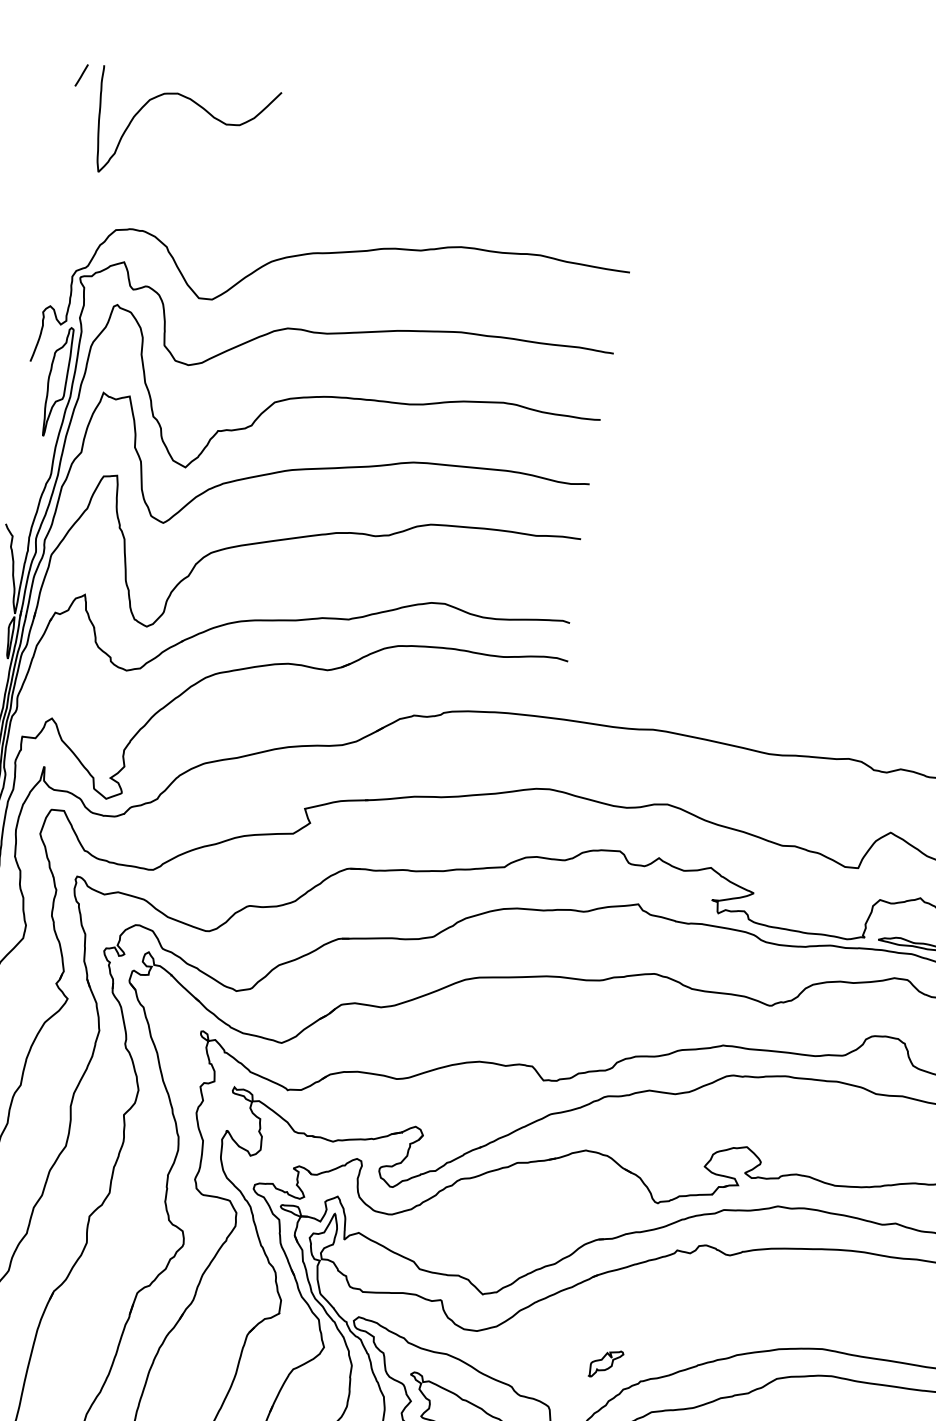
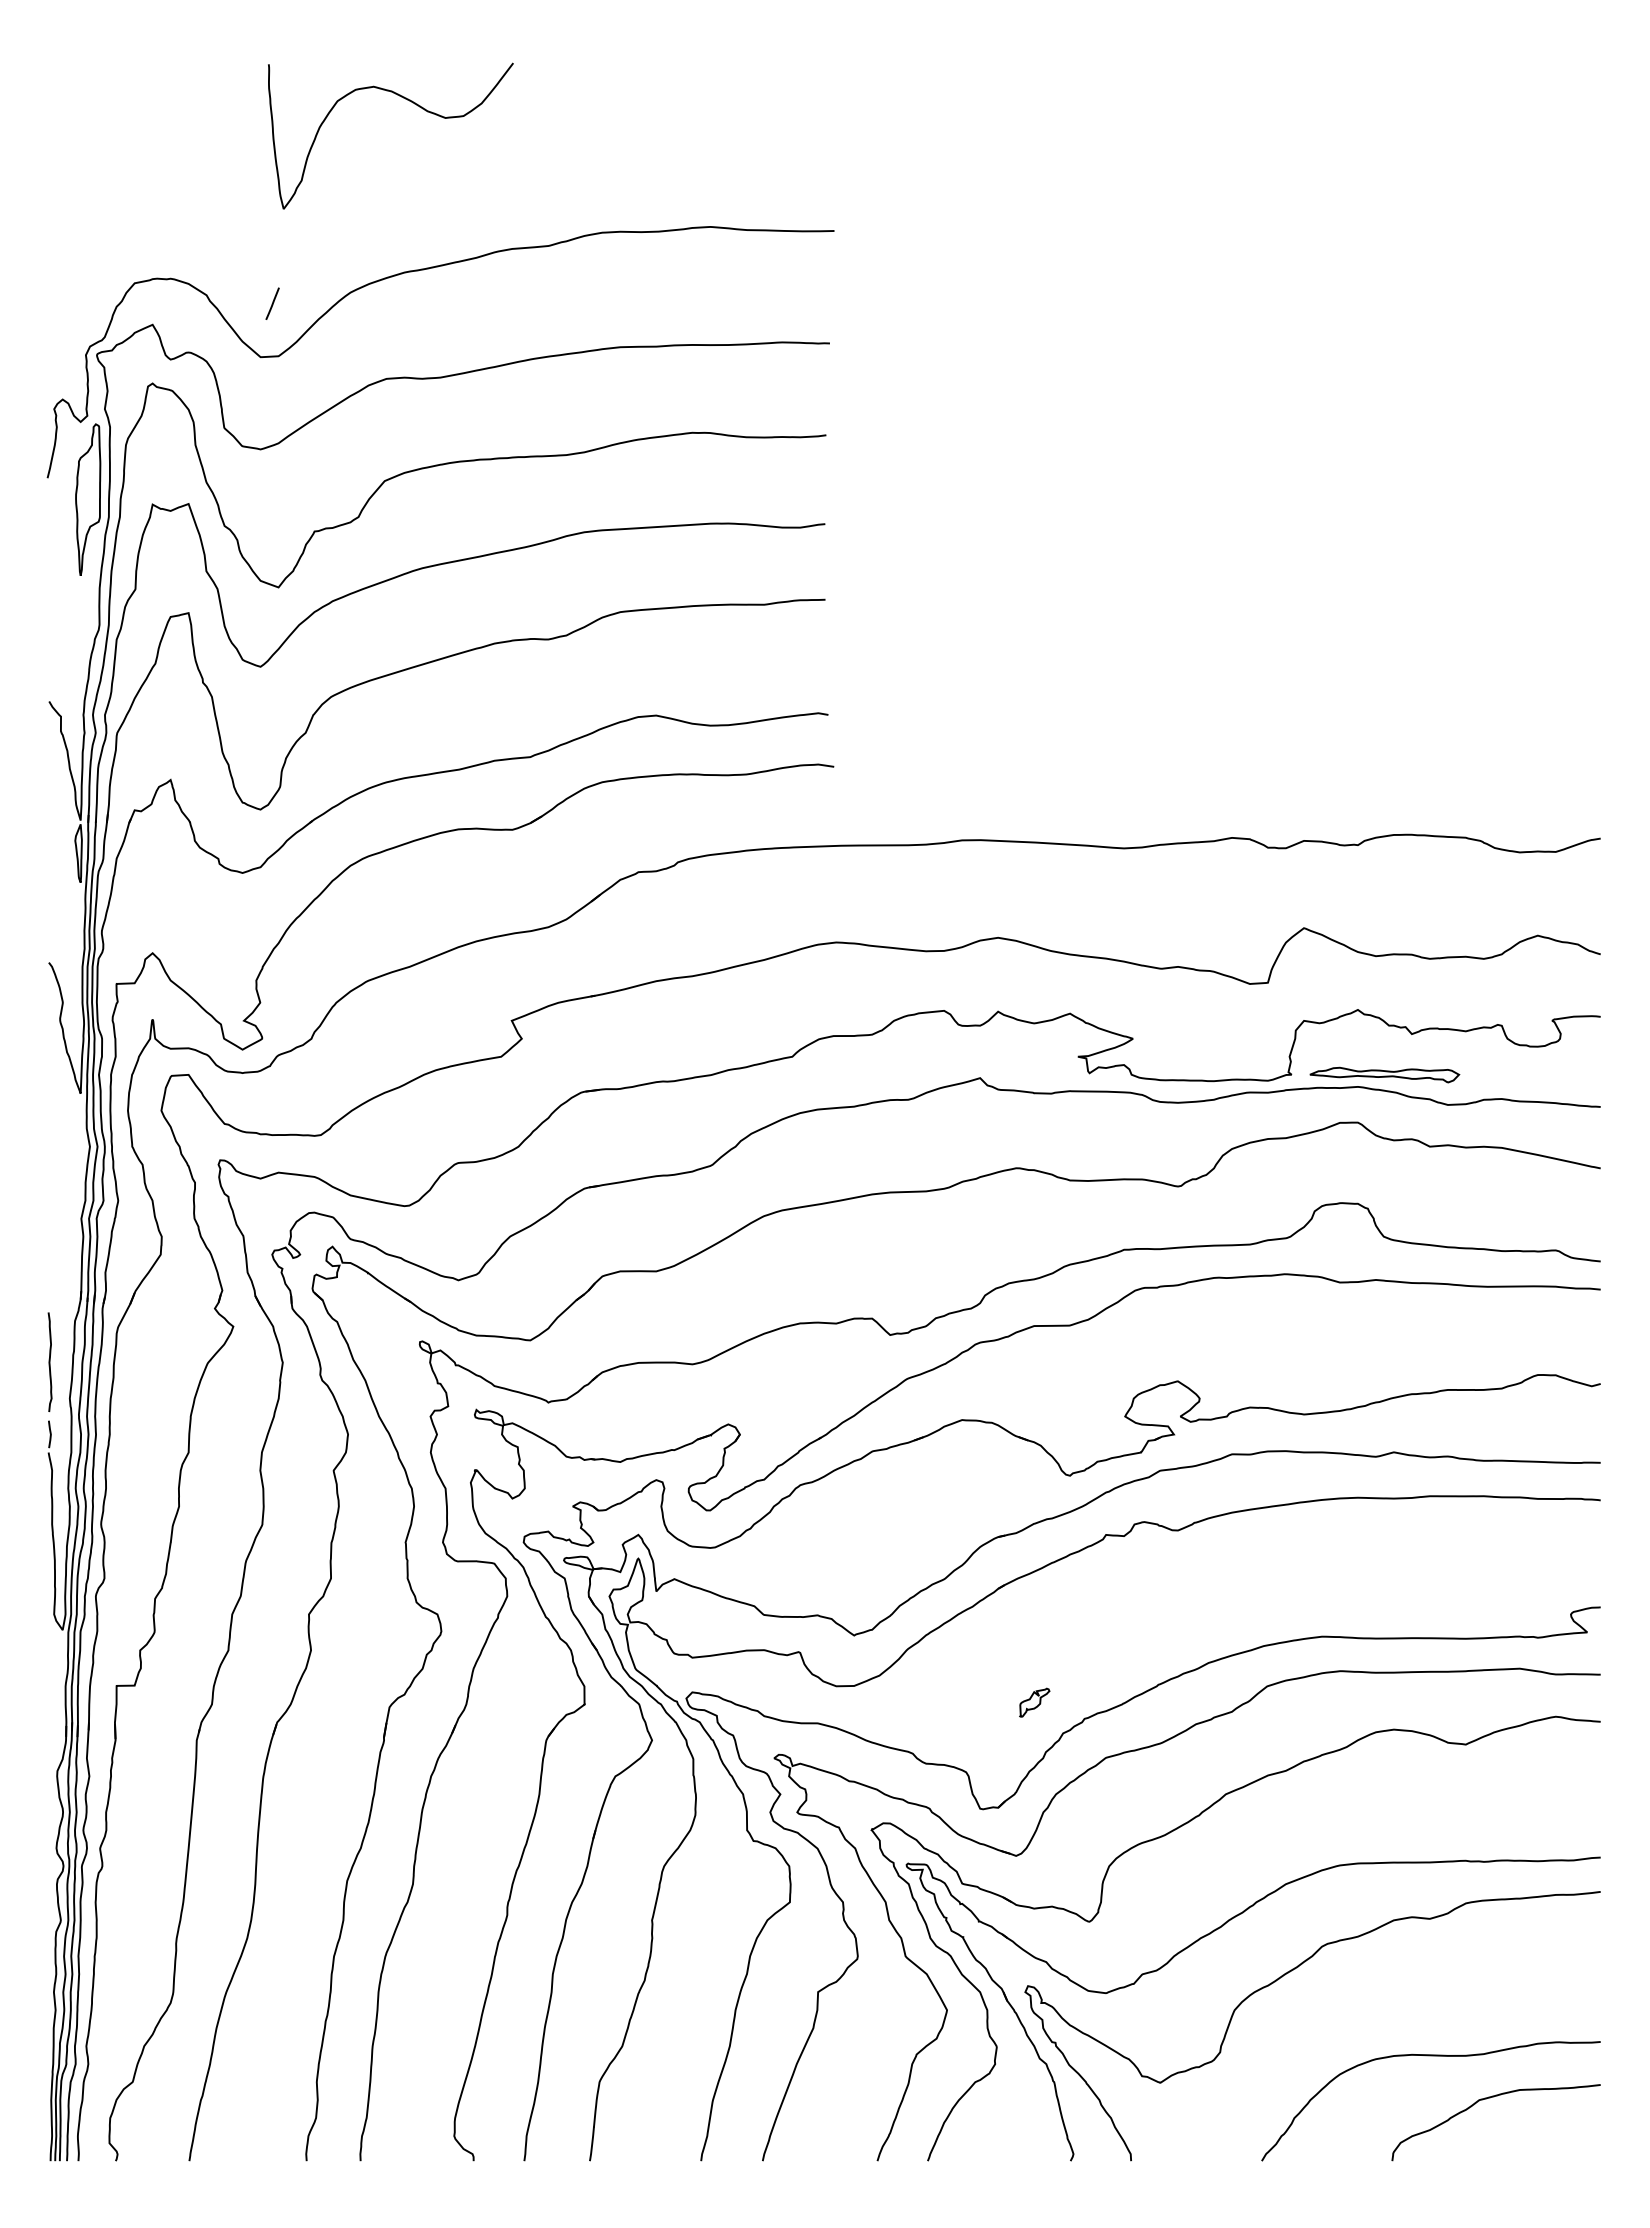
line: (81, 75) -> (272, 303), moved
curve: (200, 107) -> (407, 100), moved
part: (606, 1363) -> (1034, 1702), size x0.7

